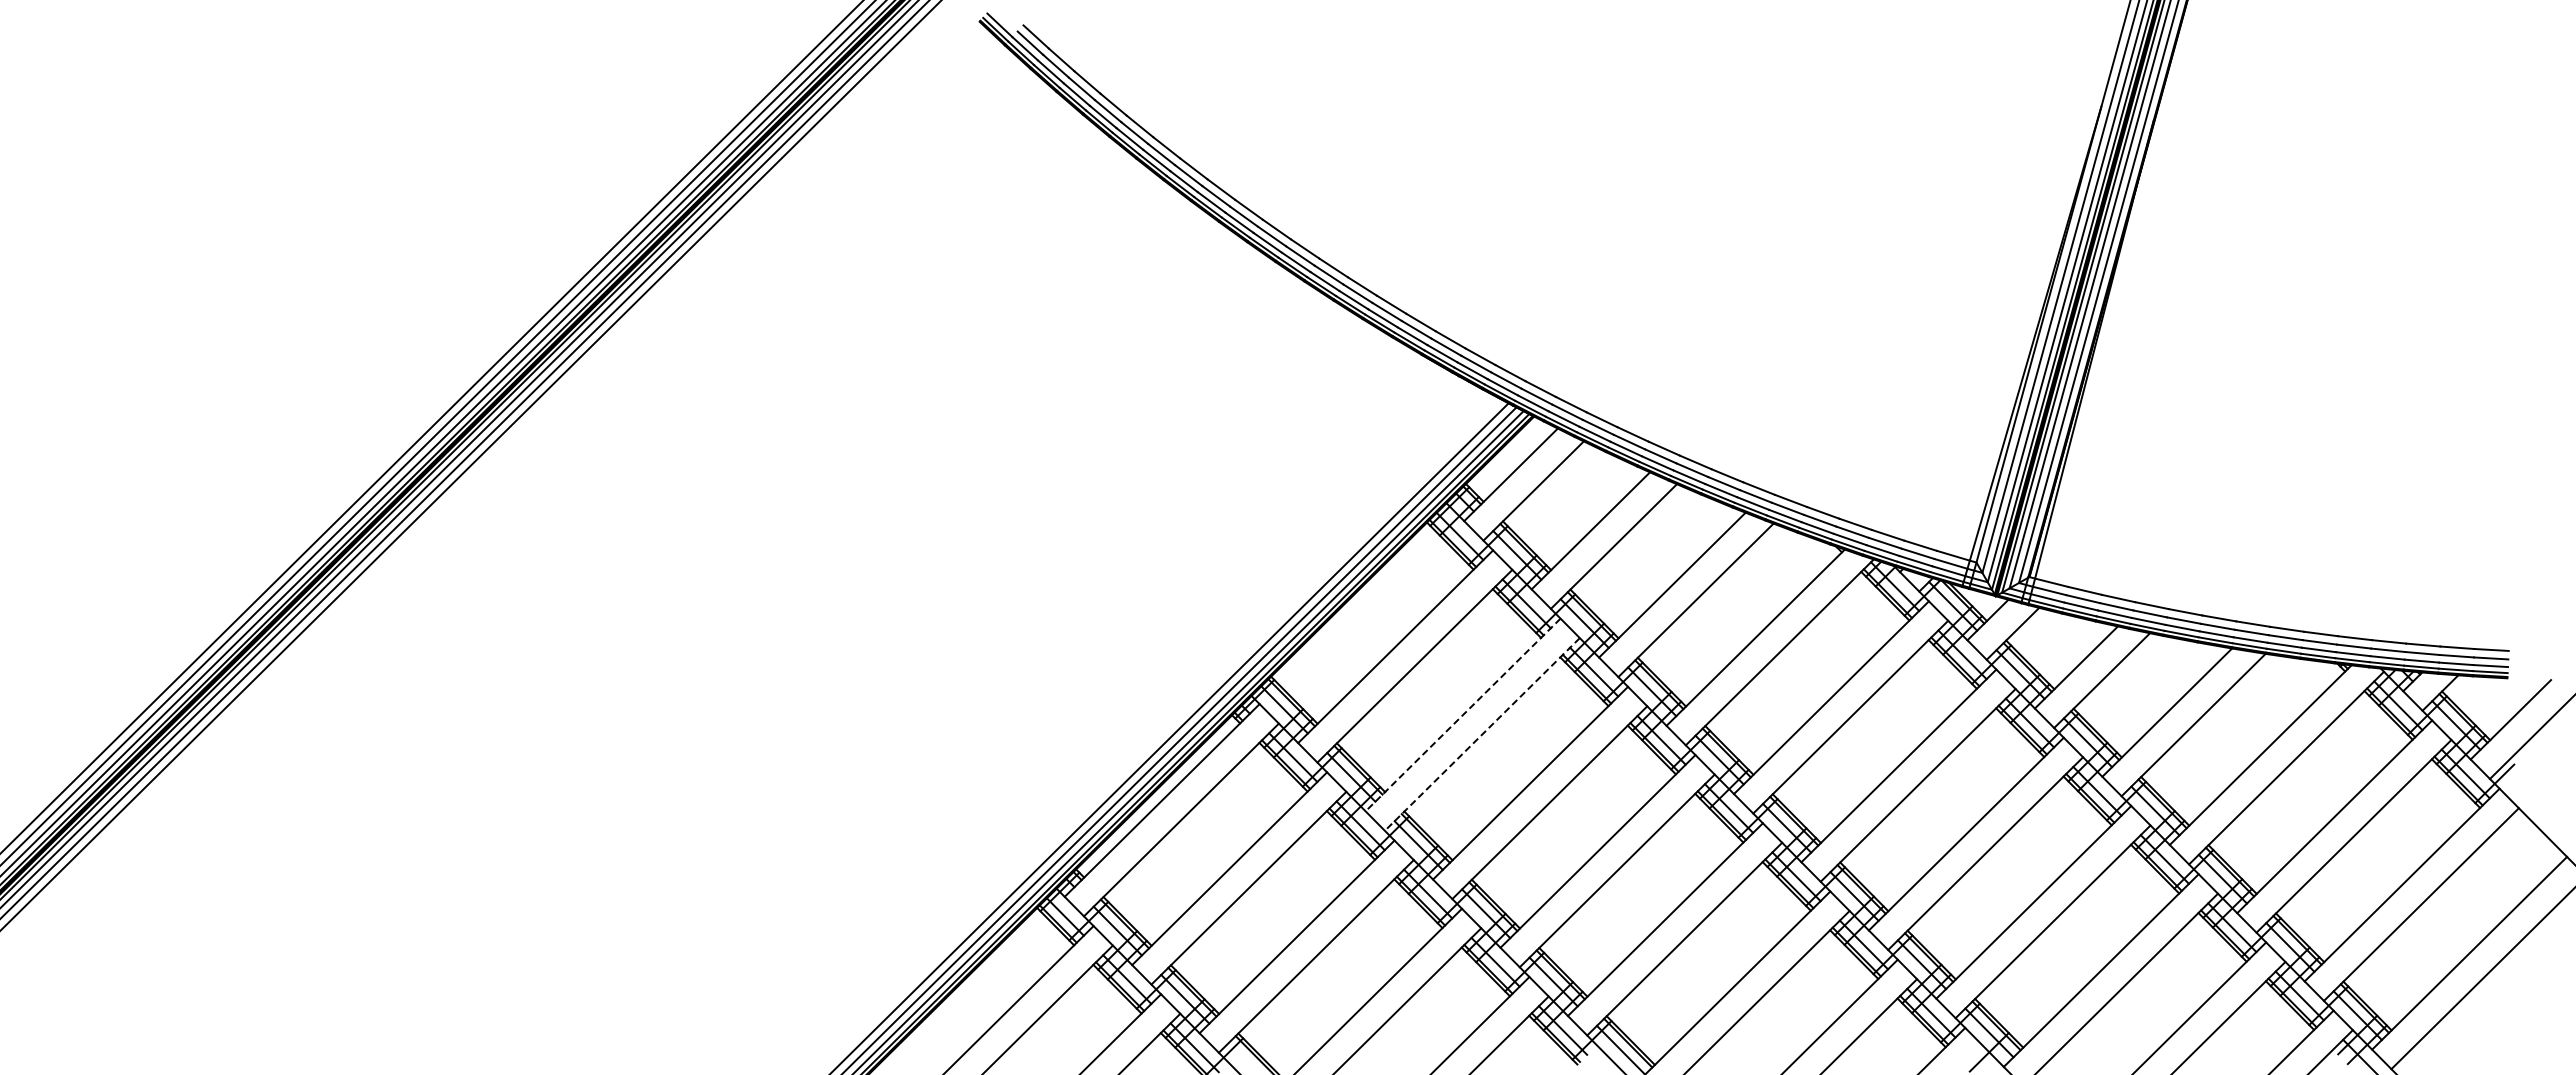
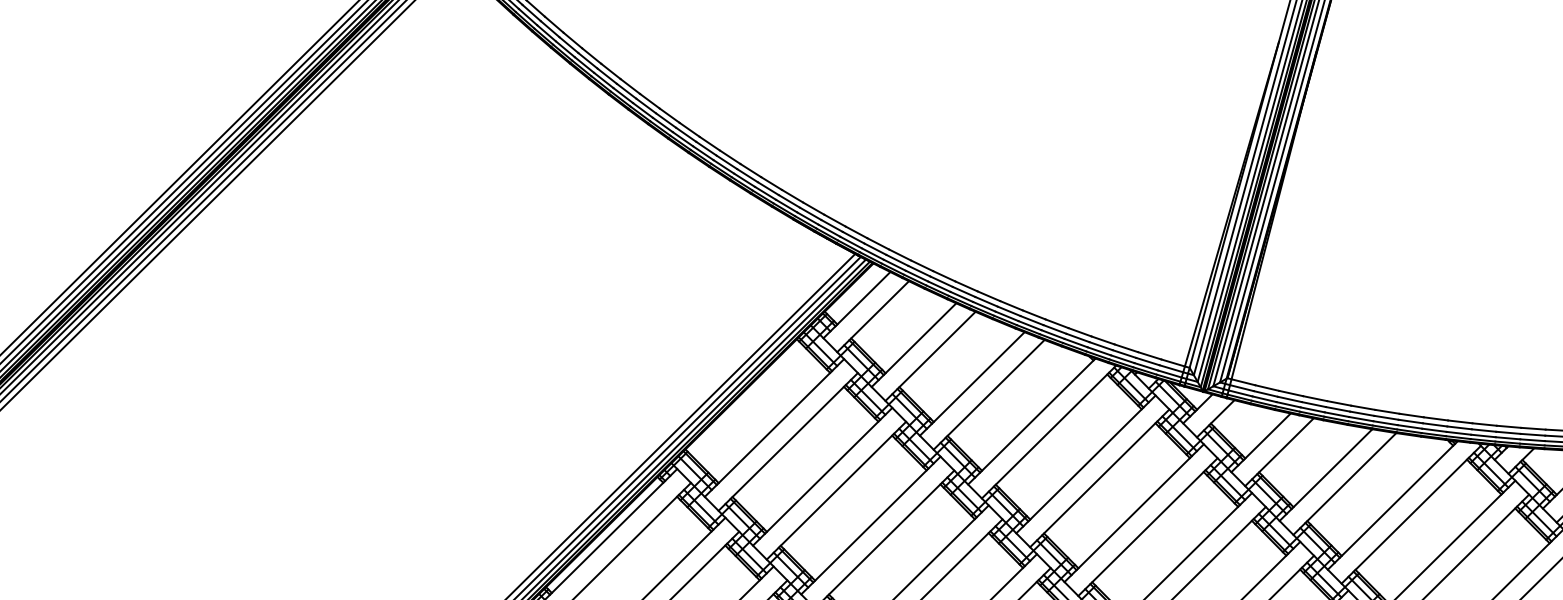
line: (1462, 715) -> (822, 477), dashed -> solid
line: (1482, 734) -> (836, 490), dashed -> solid

